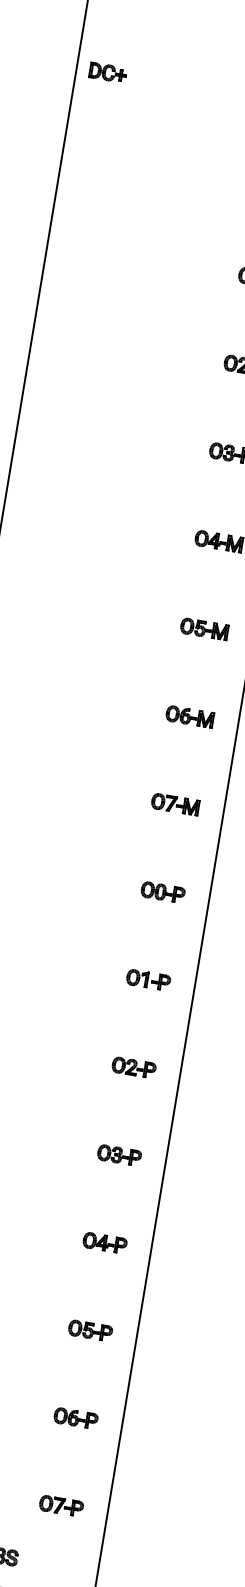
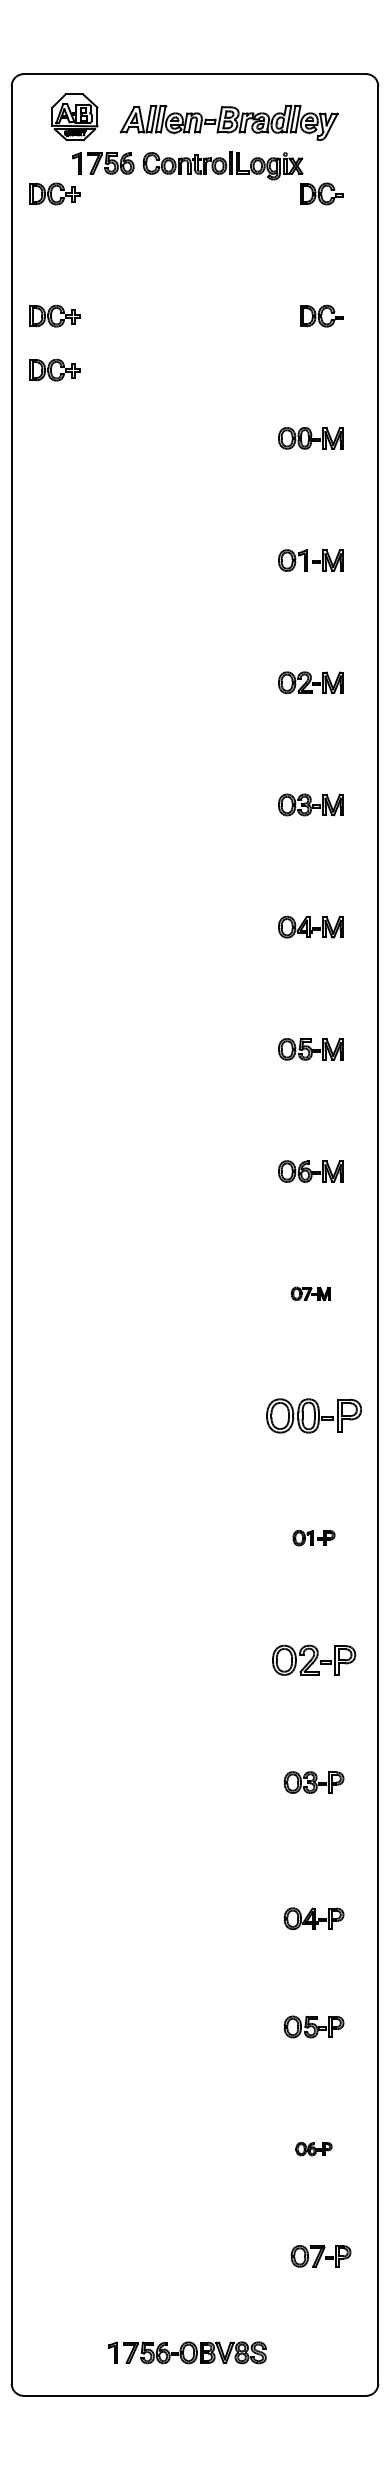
part: (101, 110) -> (54, 369), added
part: (175, 804) -> (310, 1293), size x0.6
part: (162, 892) -> (313, 1415), size x1.6
part: (148, 979) -> (313, 1537), size x0.7
part: (133, 1067) -> (313, 1660), size x1.4
part: (104, 1242) -> (313, 1918), moved
part: (75, 1417) -> (313, 2148), size x0.6
part: (61, 1506) -> (320, 2256), moved

